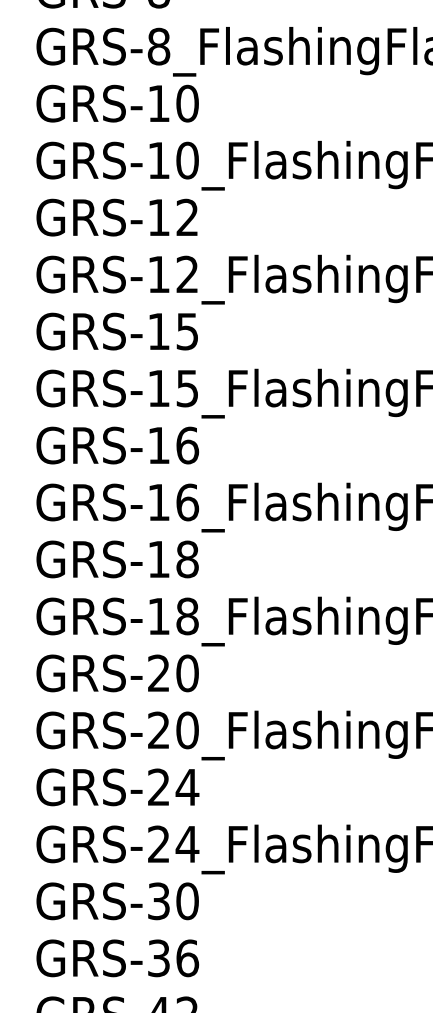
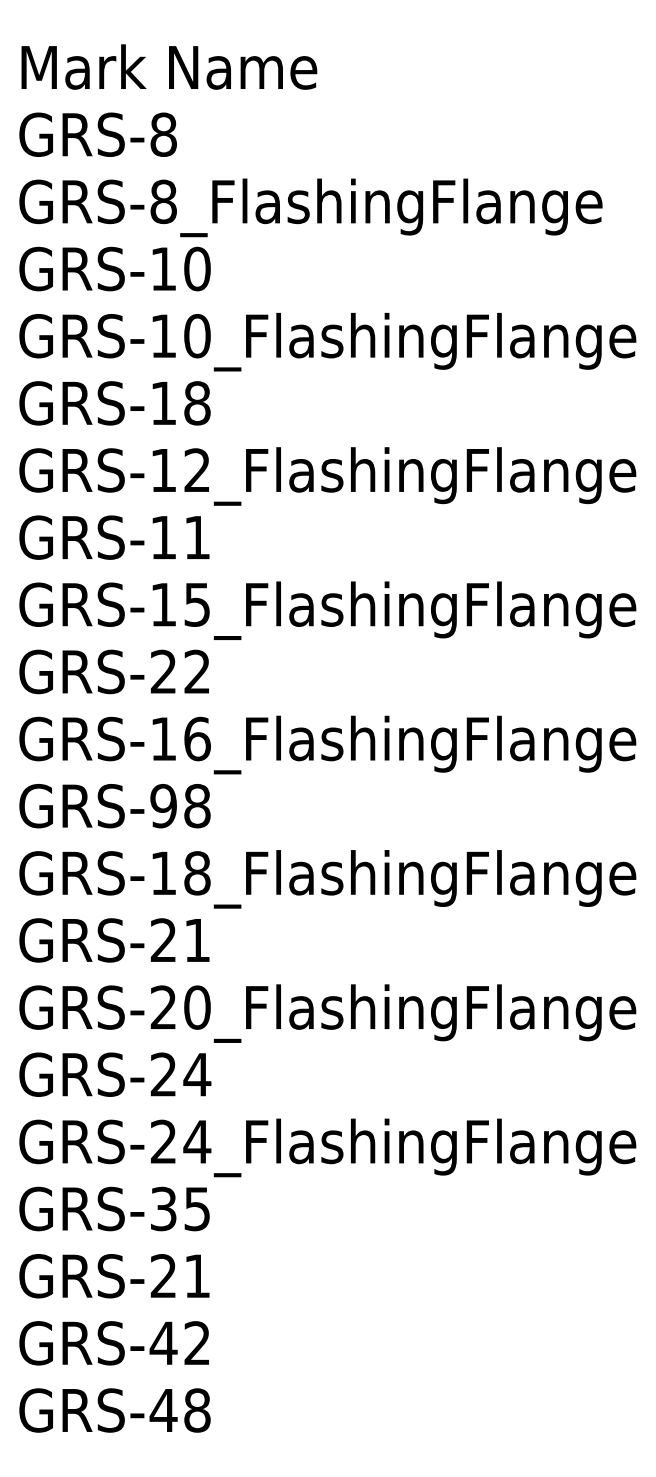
text: (187, 217) -> (197, 403), GRS-12 -> GRS-18
text: (186, 331) -> (196, 537), GRS-15 -> GRS-11
text: (173, 445) -> (180, 671), GRS-16 -> GRS-22
text: (158, 559) -> (163, 806), GRS-18 -> GRS-98
text: (187, 673) -> (197, 940), GRS-20 -> GRS-21
text: (187, 900) -> (197, 1208), GRS-30 -> GRS-35
text: (173, 958) -> (180, 1276), GRS-36 -> GRS-21

